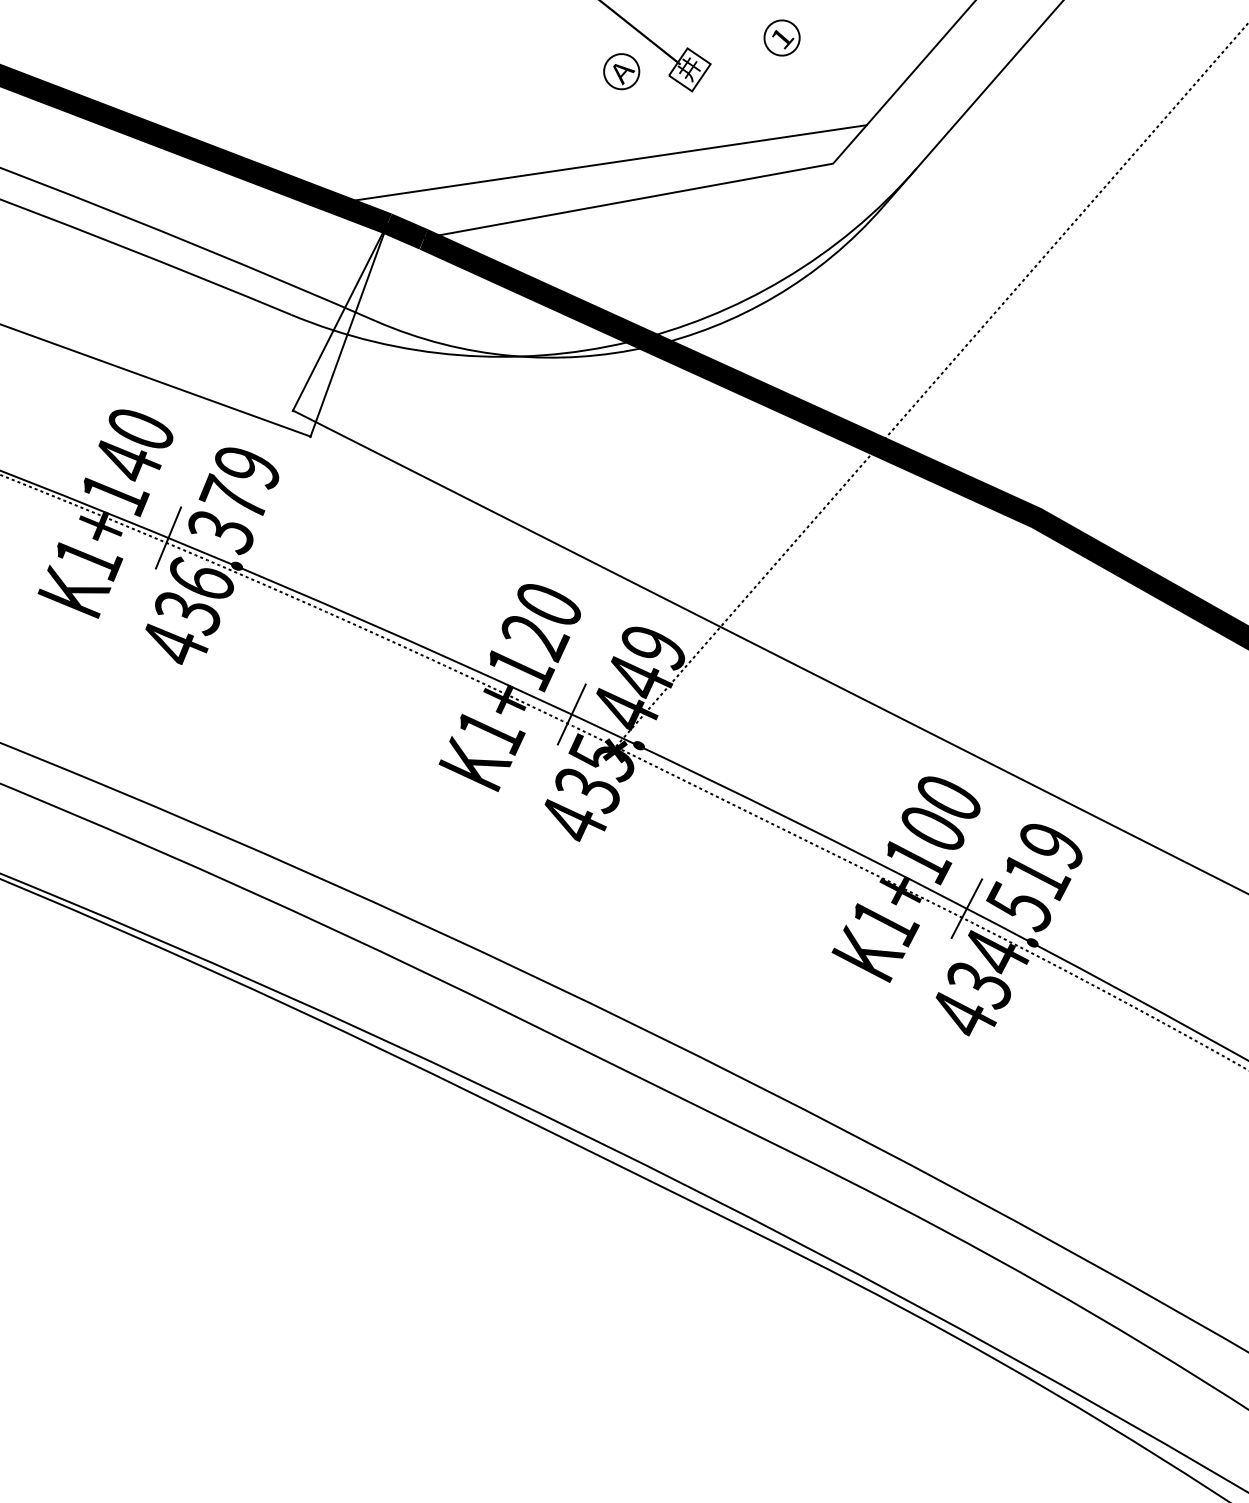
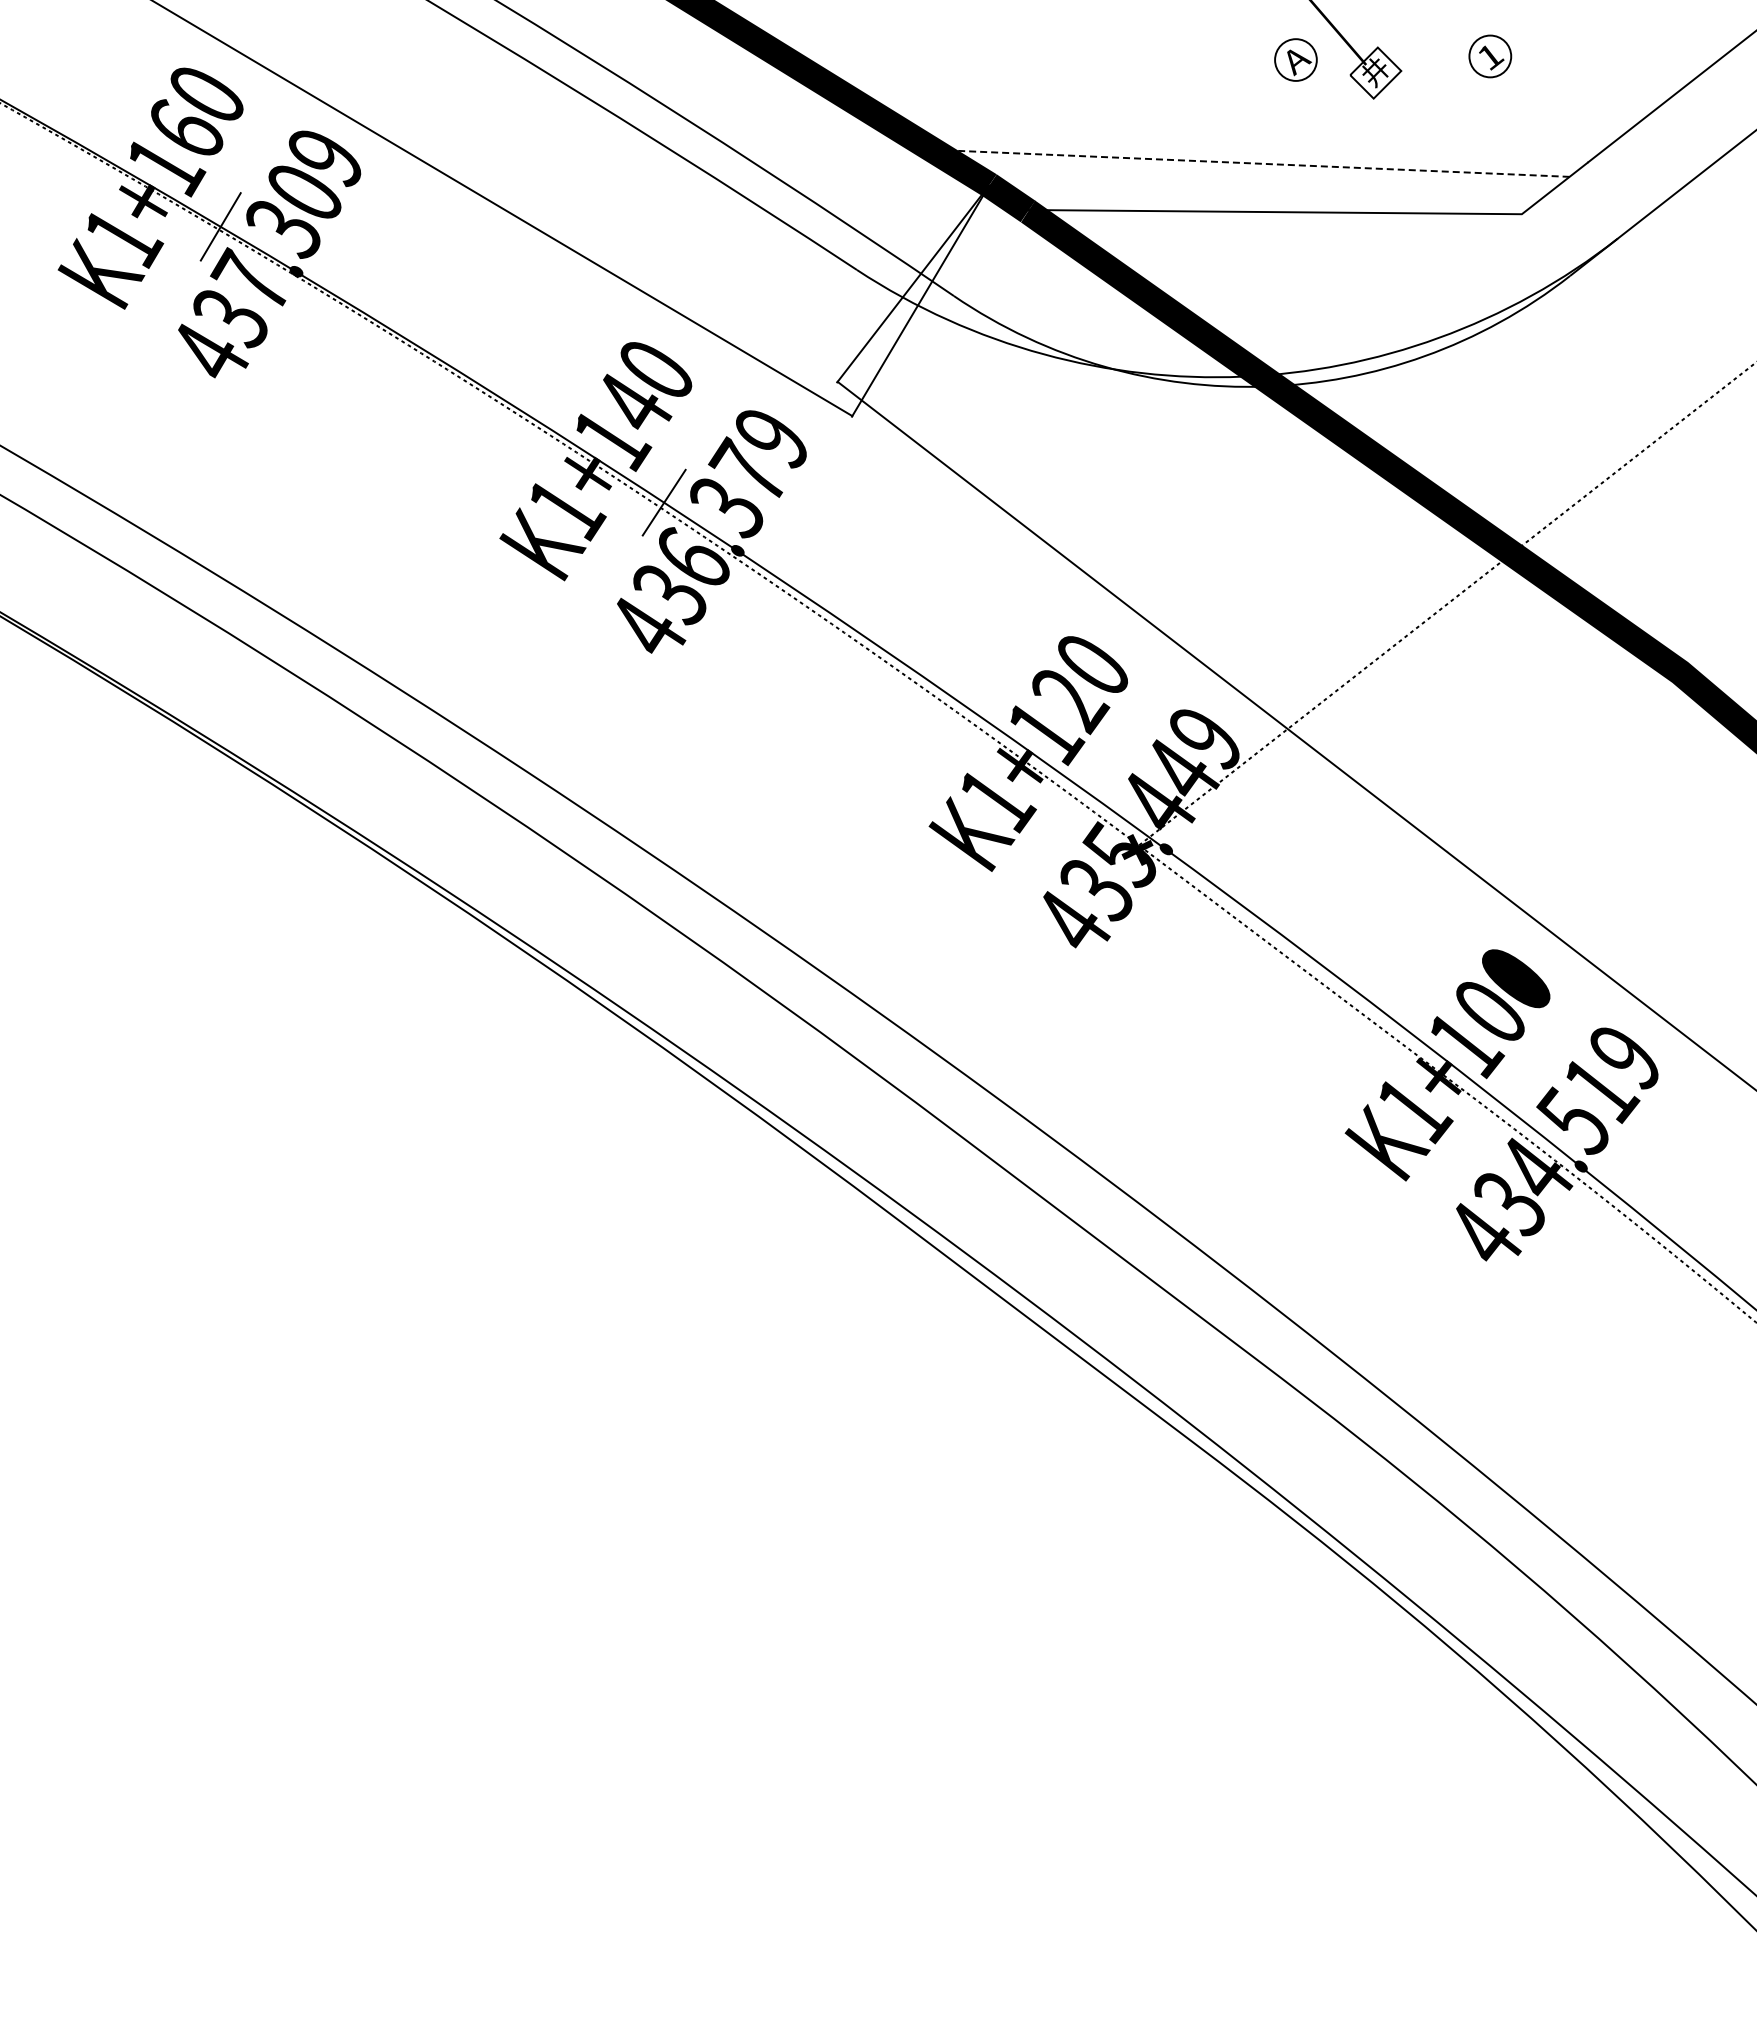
line: (602, 164) -> (1252, 163), solid -> dashed
line: (571, 714) -> (1094, 797), removed
line: (966, 908) -> (1511, 1111), removed

